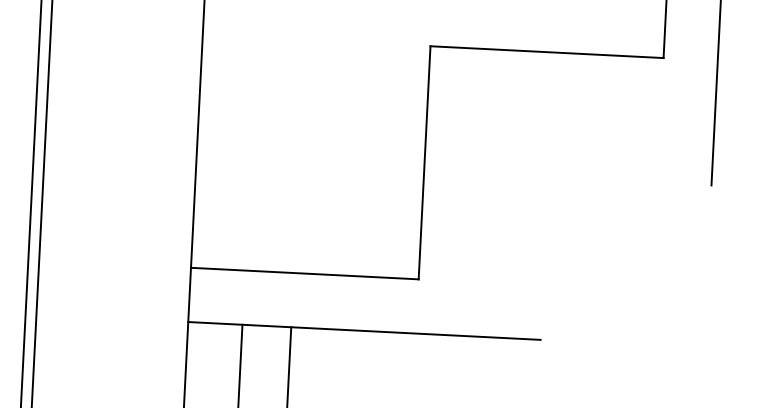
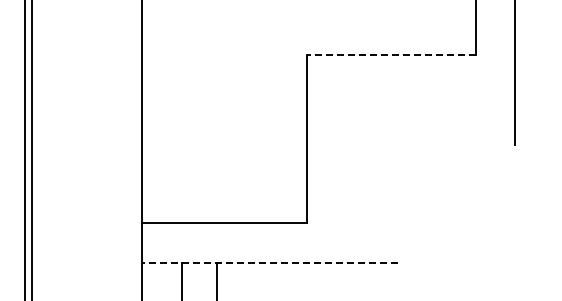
line: (546, 51) -> (391, 54), solid -> dashed
line: (363, 330) -> (269, 262), solid -> dashed

